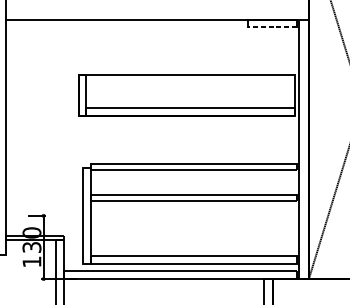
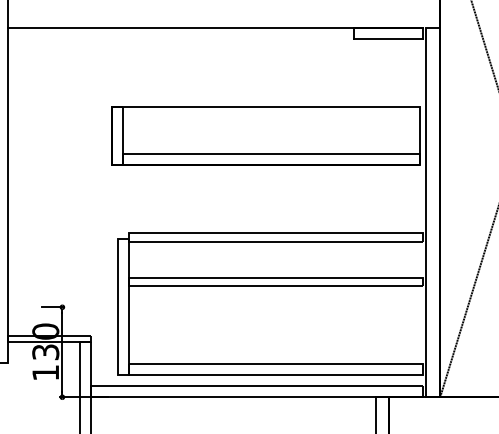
line: (272, 27) -> (388, 38), dashed -> solid

